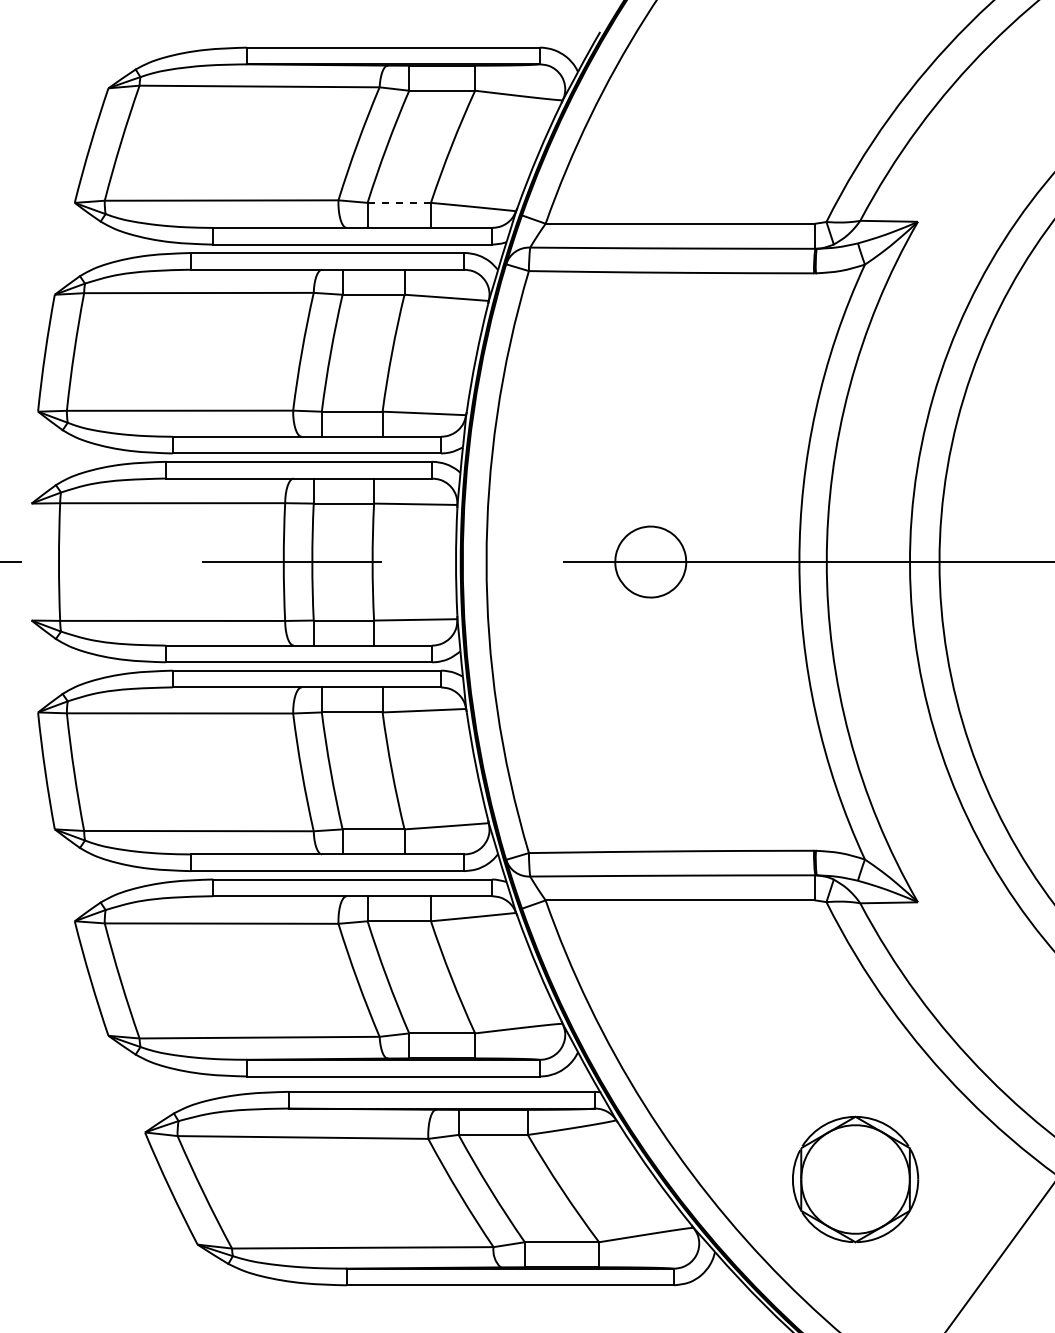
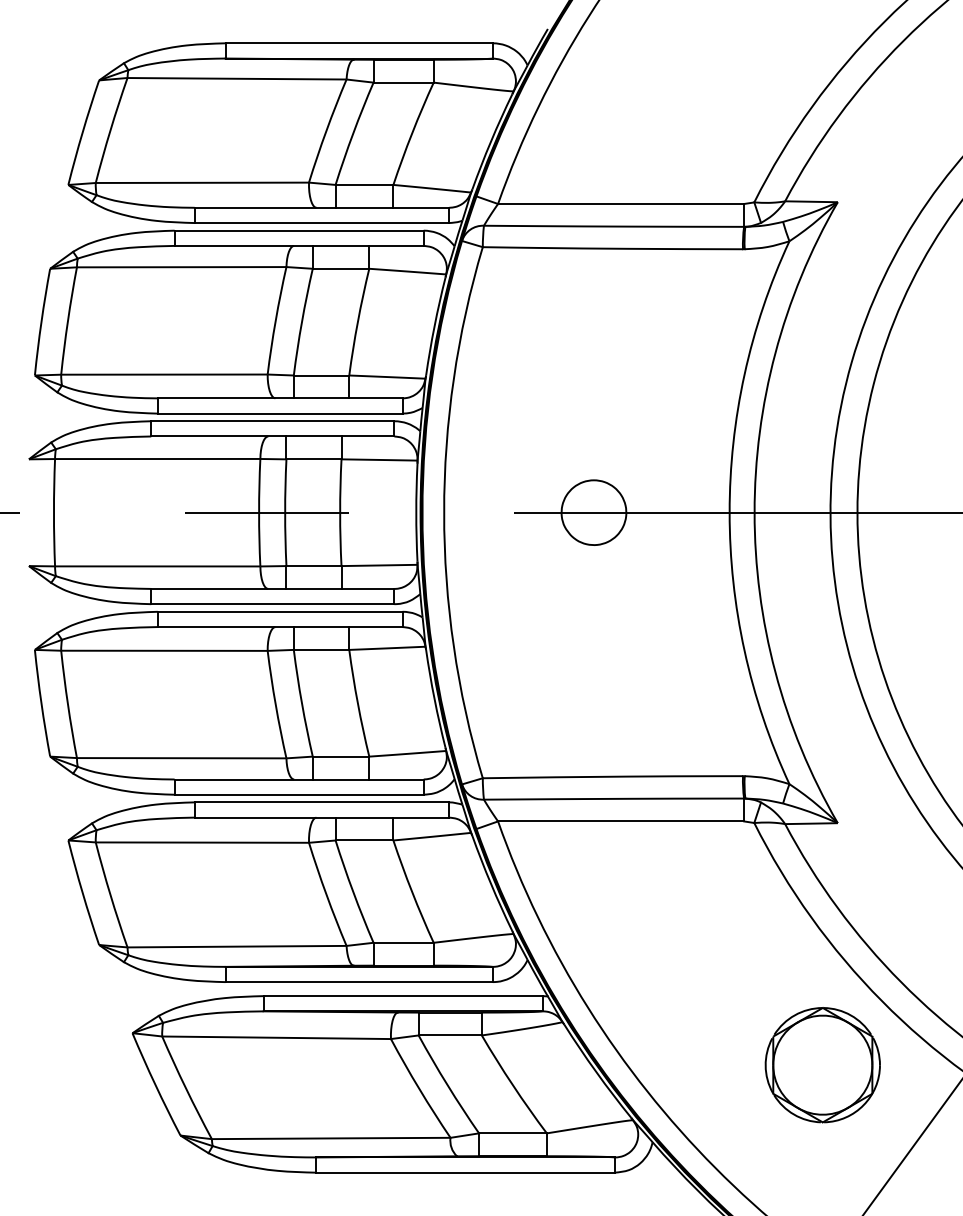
line: (399, 202) -> (364, 184), dashed -> solid
part: (855, 1179) -> (822, 1065), moved

